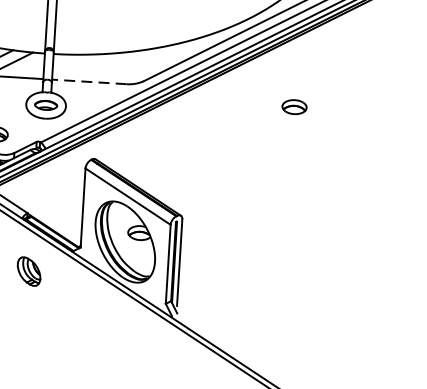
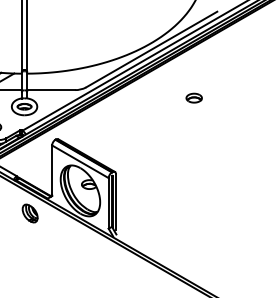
line: (89, 82) -> (51, 90), dashed -> solid
part: (293, 106) -> (193, 97), moved
part: (28, 271) -> (29, 213), moved

